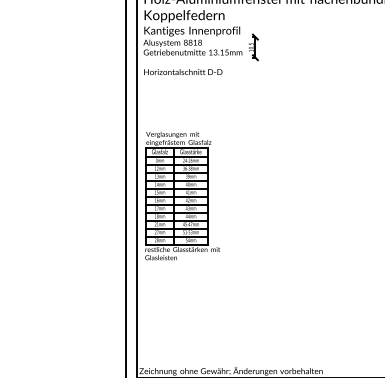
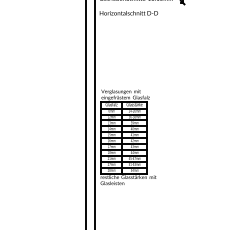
part: (182, 195) -> (128, 136), moved

